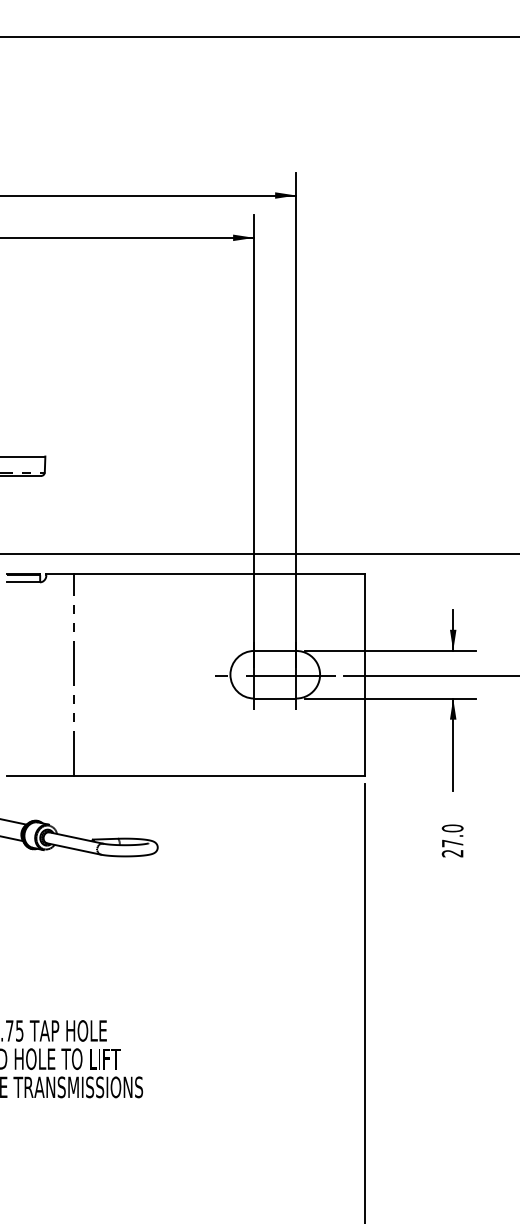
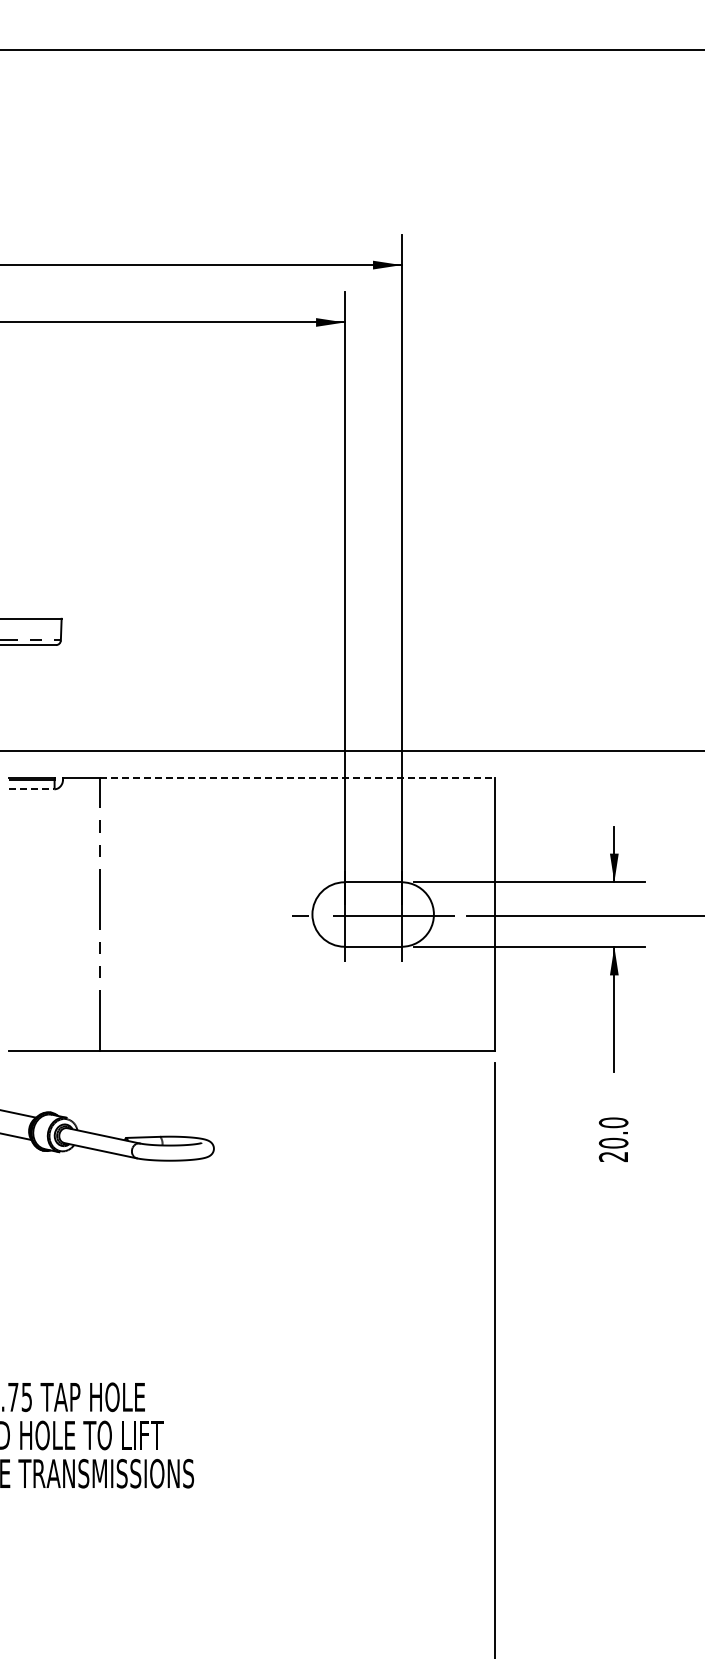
line: (219, 573) -> (297, 777), solid -> dashed
line: (23, 582) -> (31, 789), solid -> dashed
text: (452, 842) -> (613, 1142), 27.0 -> 20.0

